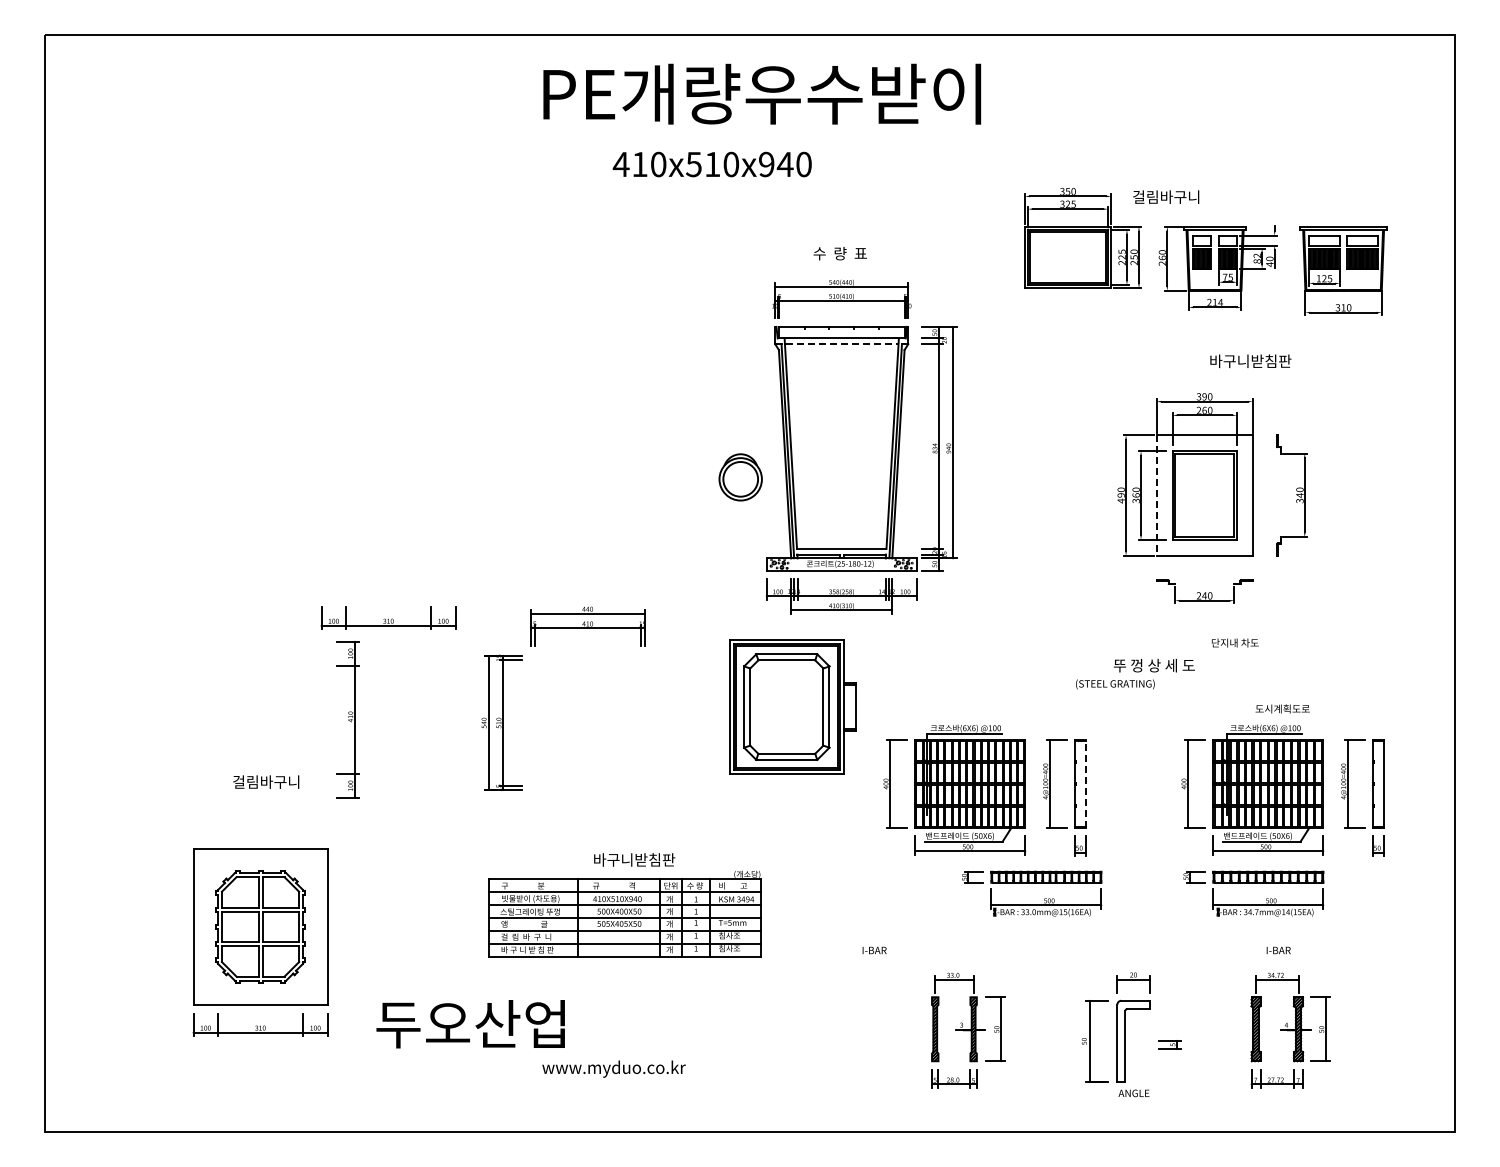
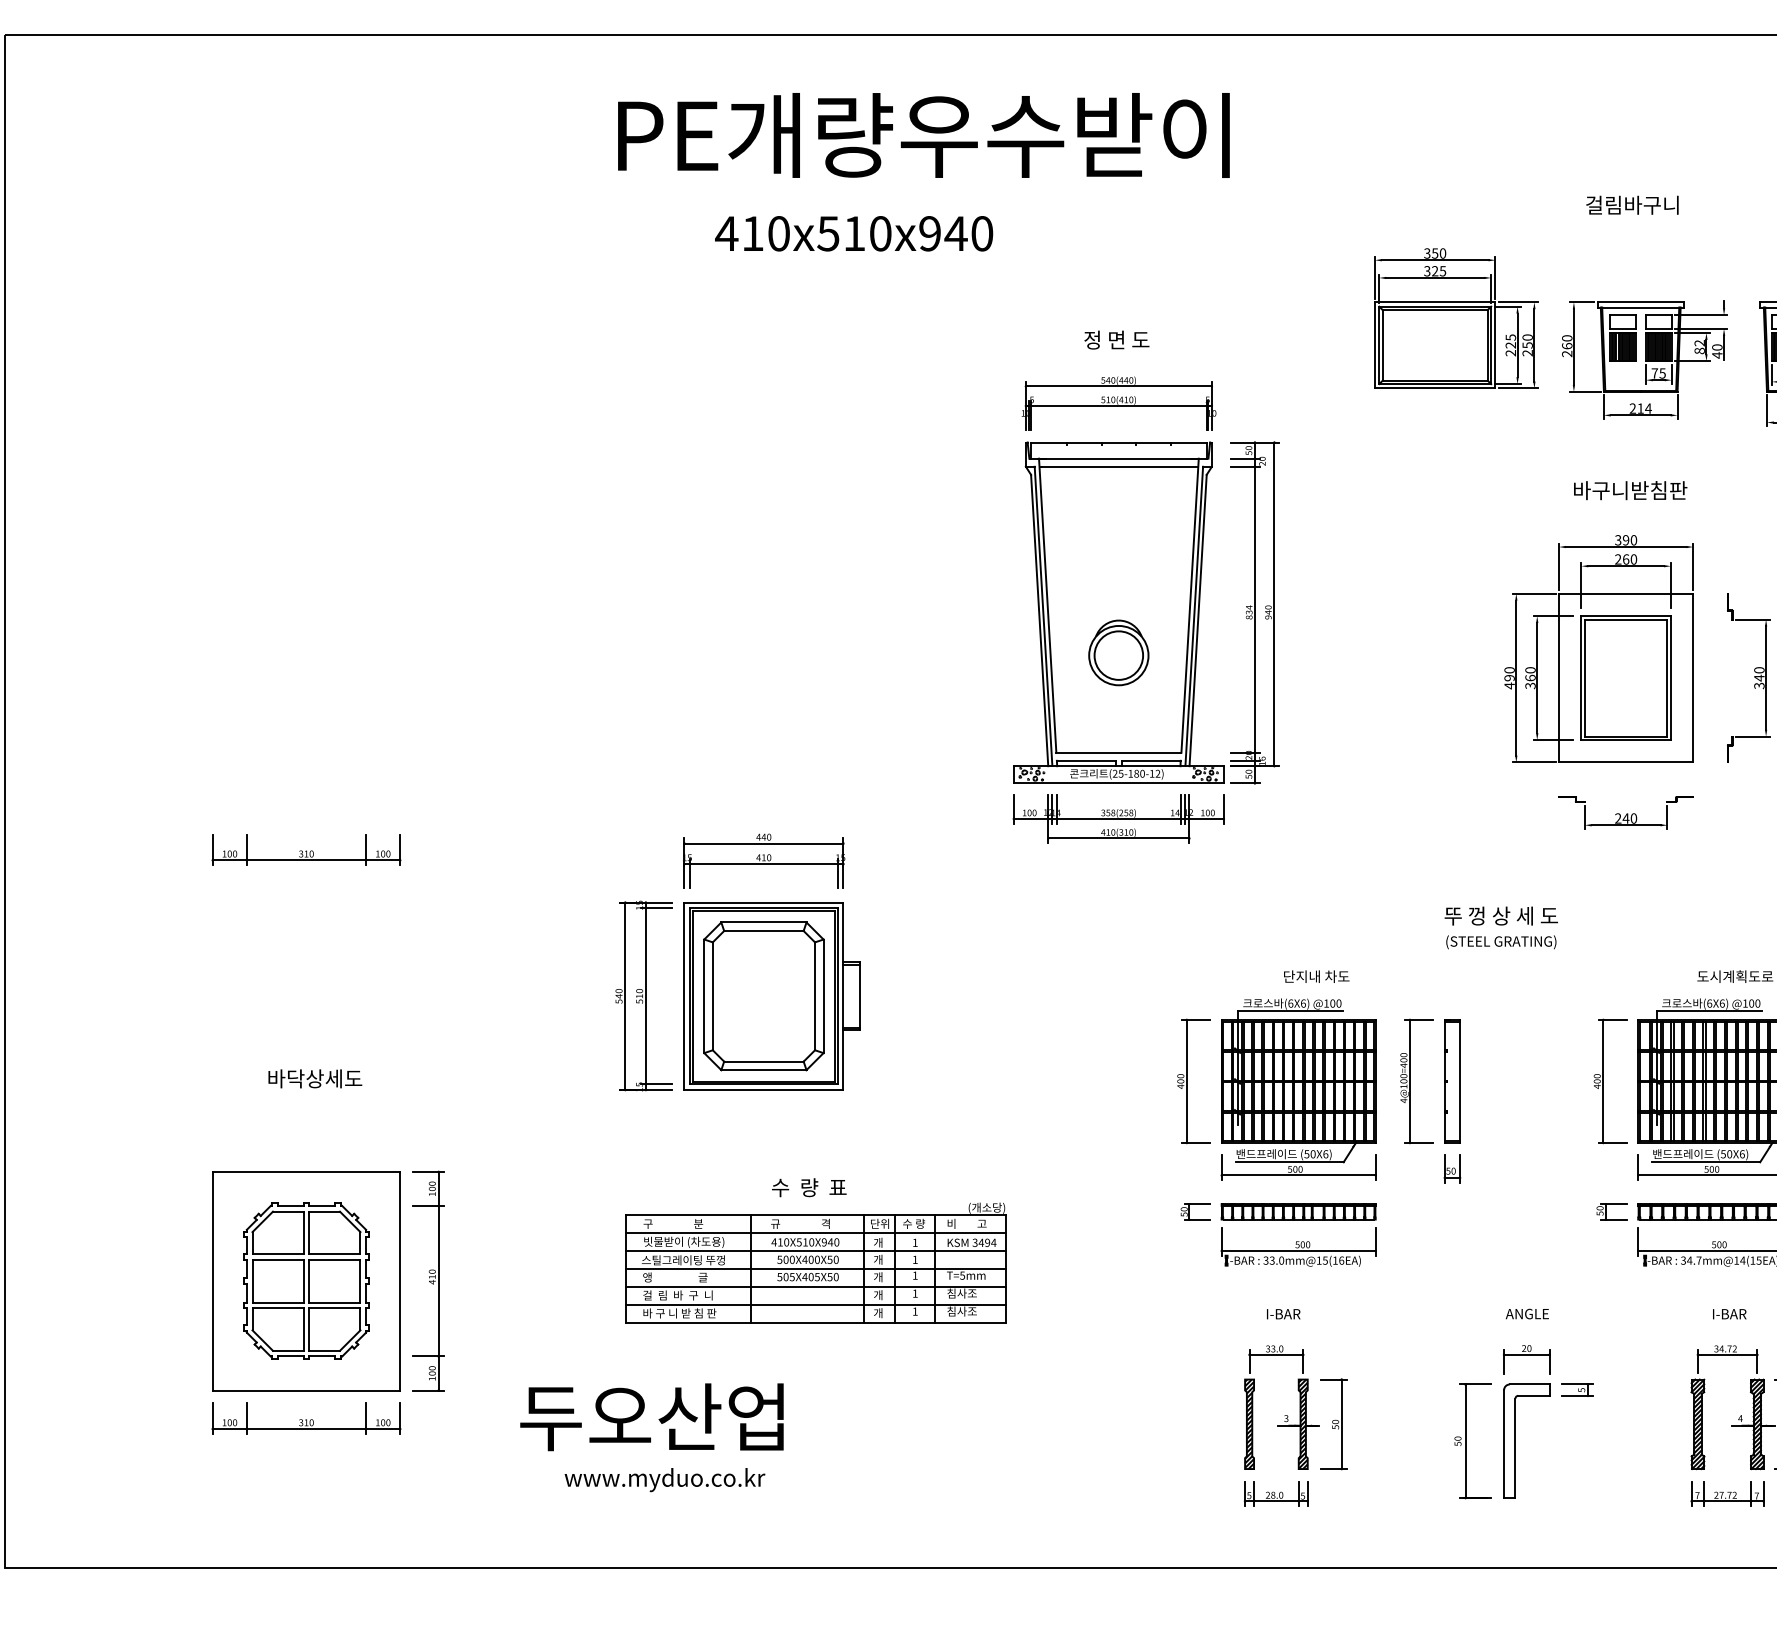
text: (762, 120) -> (924, 172), moved
text: (1166, 196) -> (1632, 204), moved
text: (839, 253) -> (1115, 339), 수  량  표 -> 정 면 도
line: (842, 344) -> (1119, 467), dashed -> solid
text: (1250, 360) -> (1630, 489), moved
part: (740, 477) -> (1118, 653), moved
line: (1156, 495) -> (1558, 678), dashed -> solid
part: (388, 617) -> (306, 848), moved
text: (1234, 642) -> (1315, 975), moved
text: (1154, 665) -> (1501, 915), moved
part: (792, 706) -> (771, 995), moved
part: (347, 719) -> (428, 1280), moved
text: (266, 781) -> (314, 1077), 걸림바구니 -> 바닥상세도
line: (1085, 783) -> (1459, 1080), dashed -> solid
text: (634, 859) -> (829, 1187), 바구니받침판 -> 수  량  표
part: (1032, 883) -> (1279, 1220), moved
text: (874, 950) -> (1283, 1314), moved
text: (470, 1024) -> (651, 1417), moved
part: (1169, 1044) -> (1577, 1389), moved
text: (613, 1068) -> (664, 1479), moved
text: (1133, 1093) -> (1526, 1314), moved

